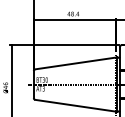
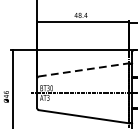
line: (76, 63) -> (84, 70), solid -> dashed

